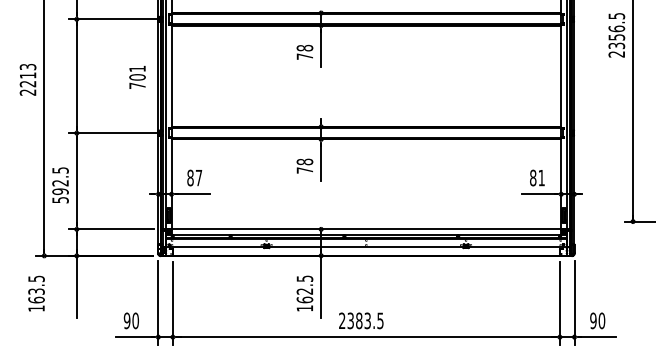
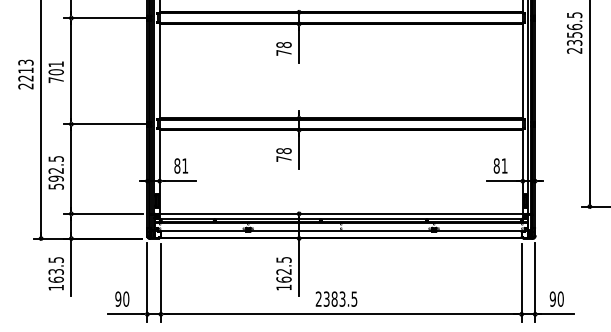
text: (137, 77) -> (56, 72), moved
text: (198, 178) -> (184, 166), 87 -> 81
text: (36, 293) -> (56, 273), moved

